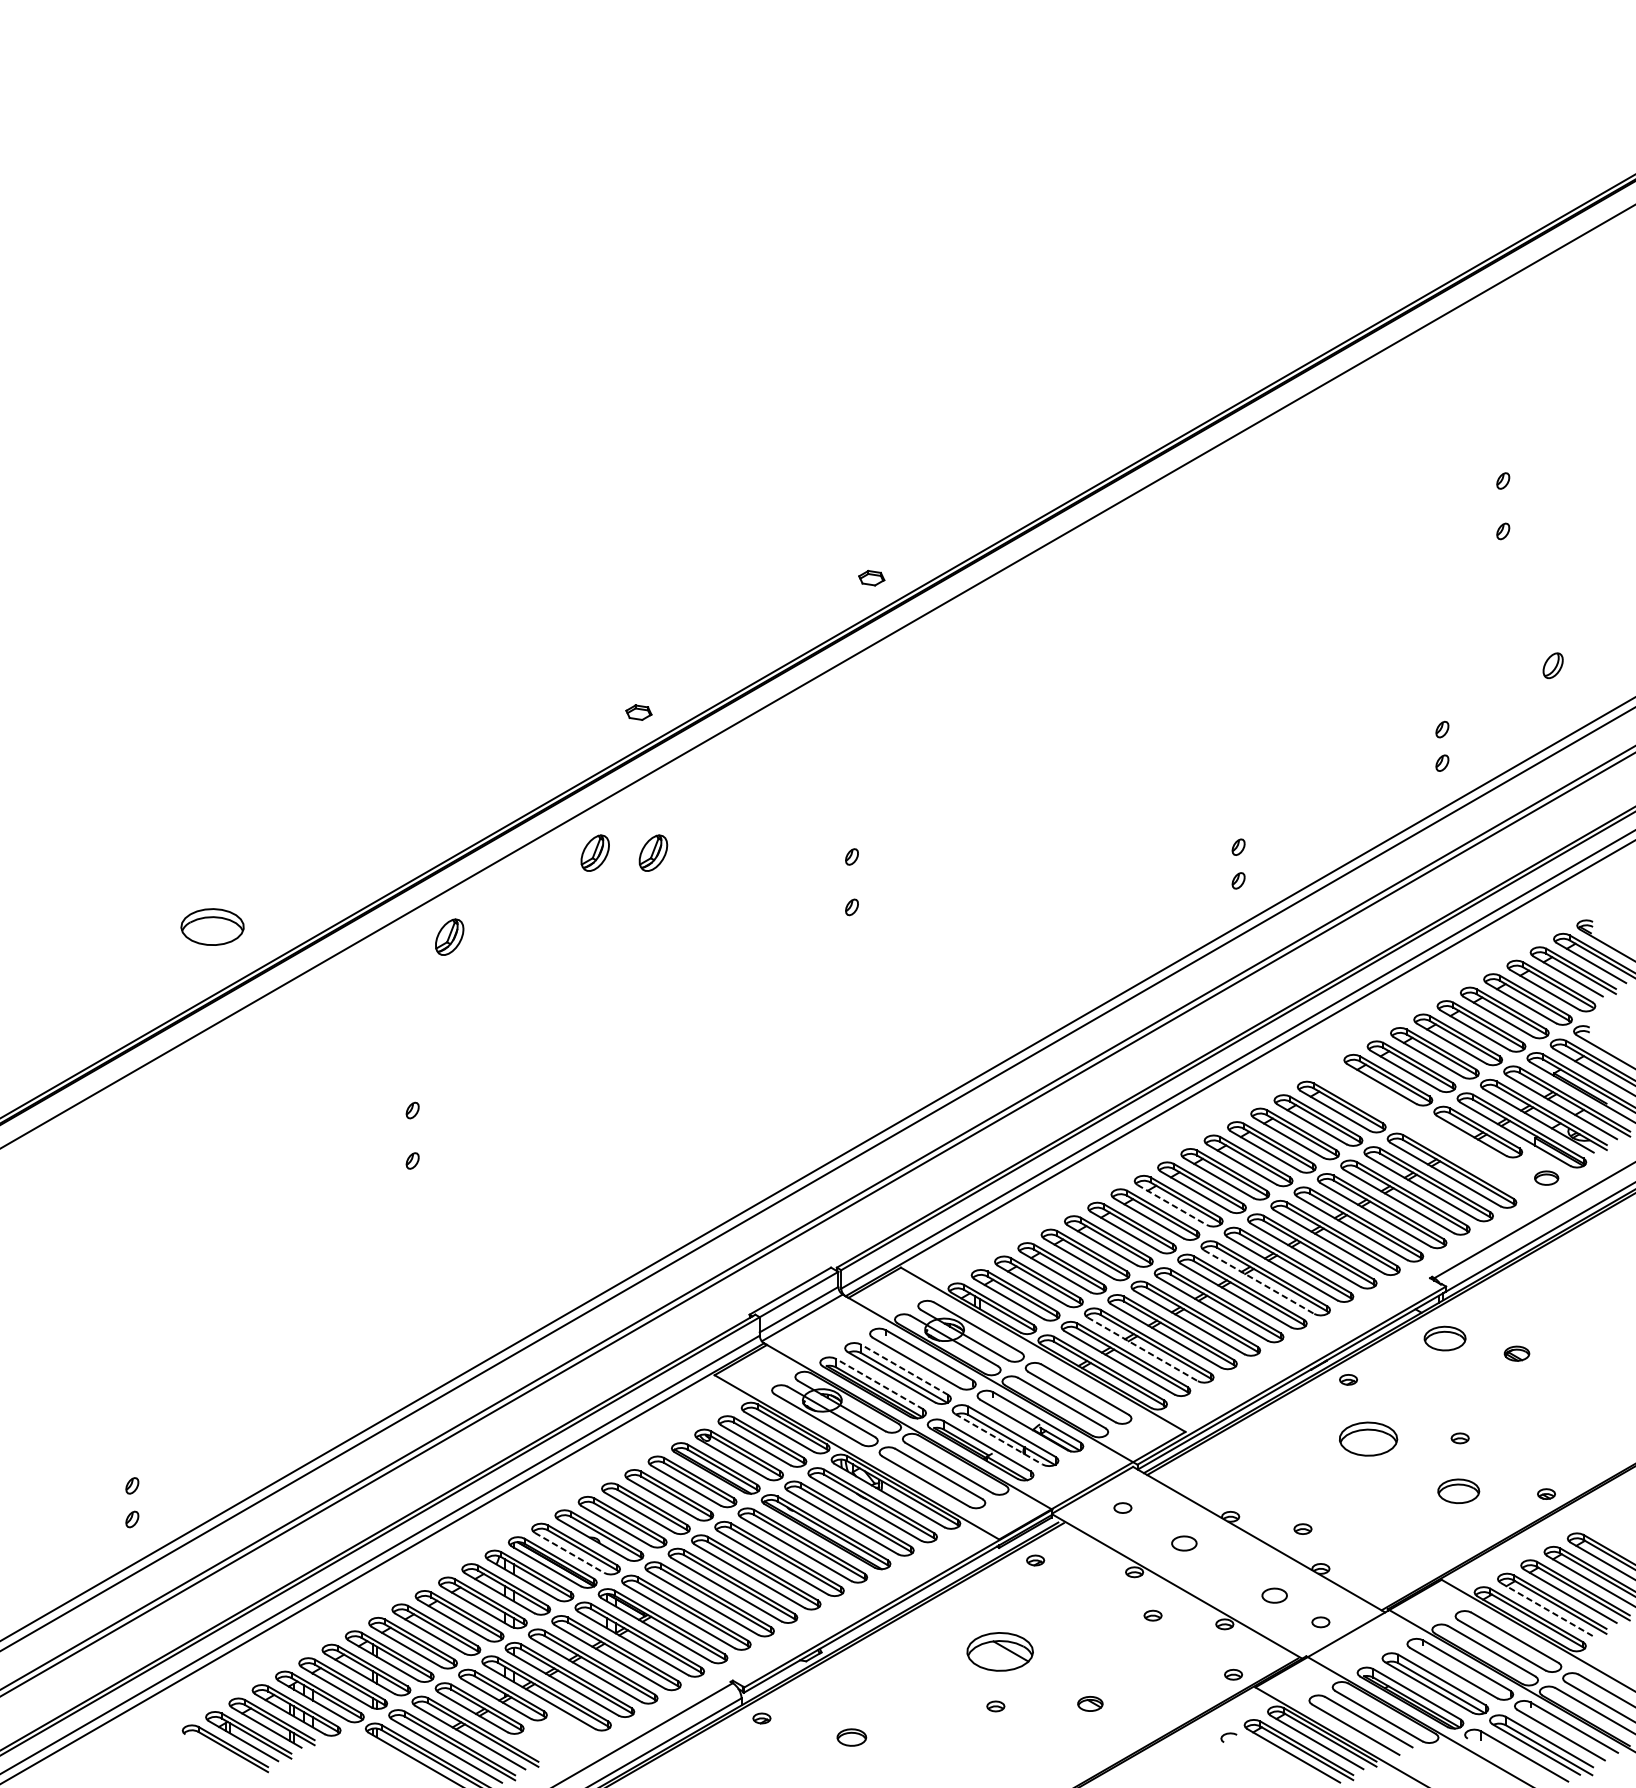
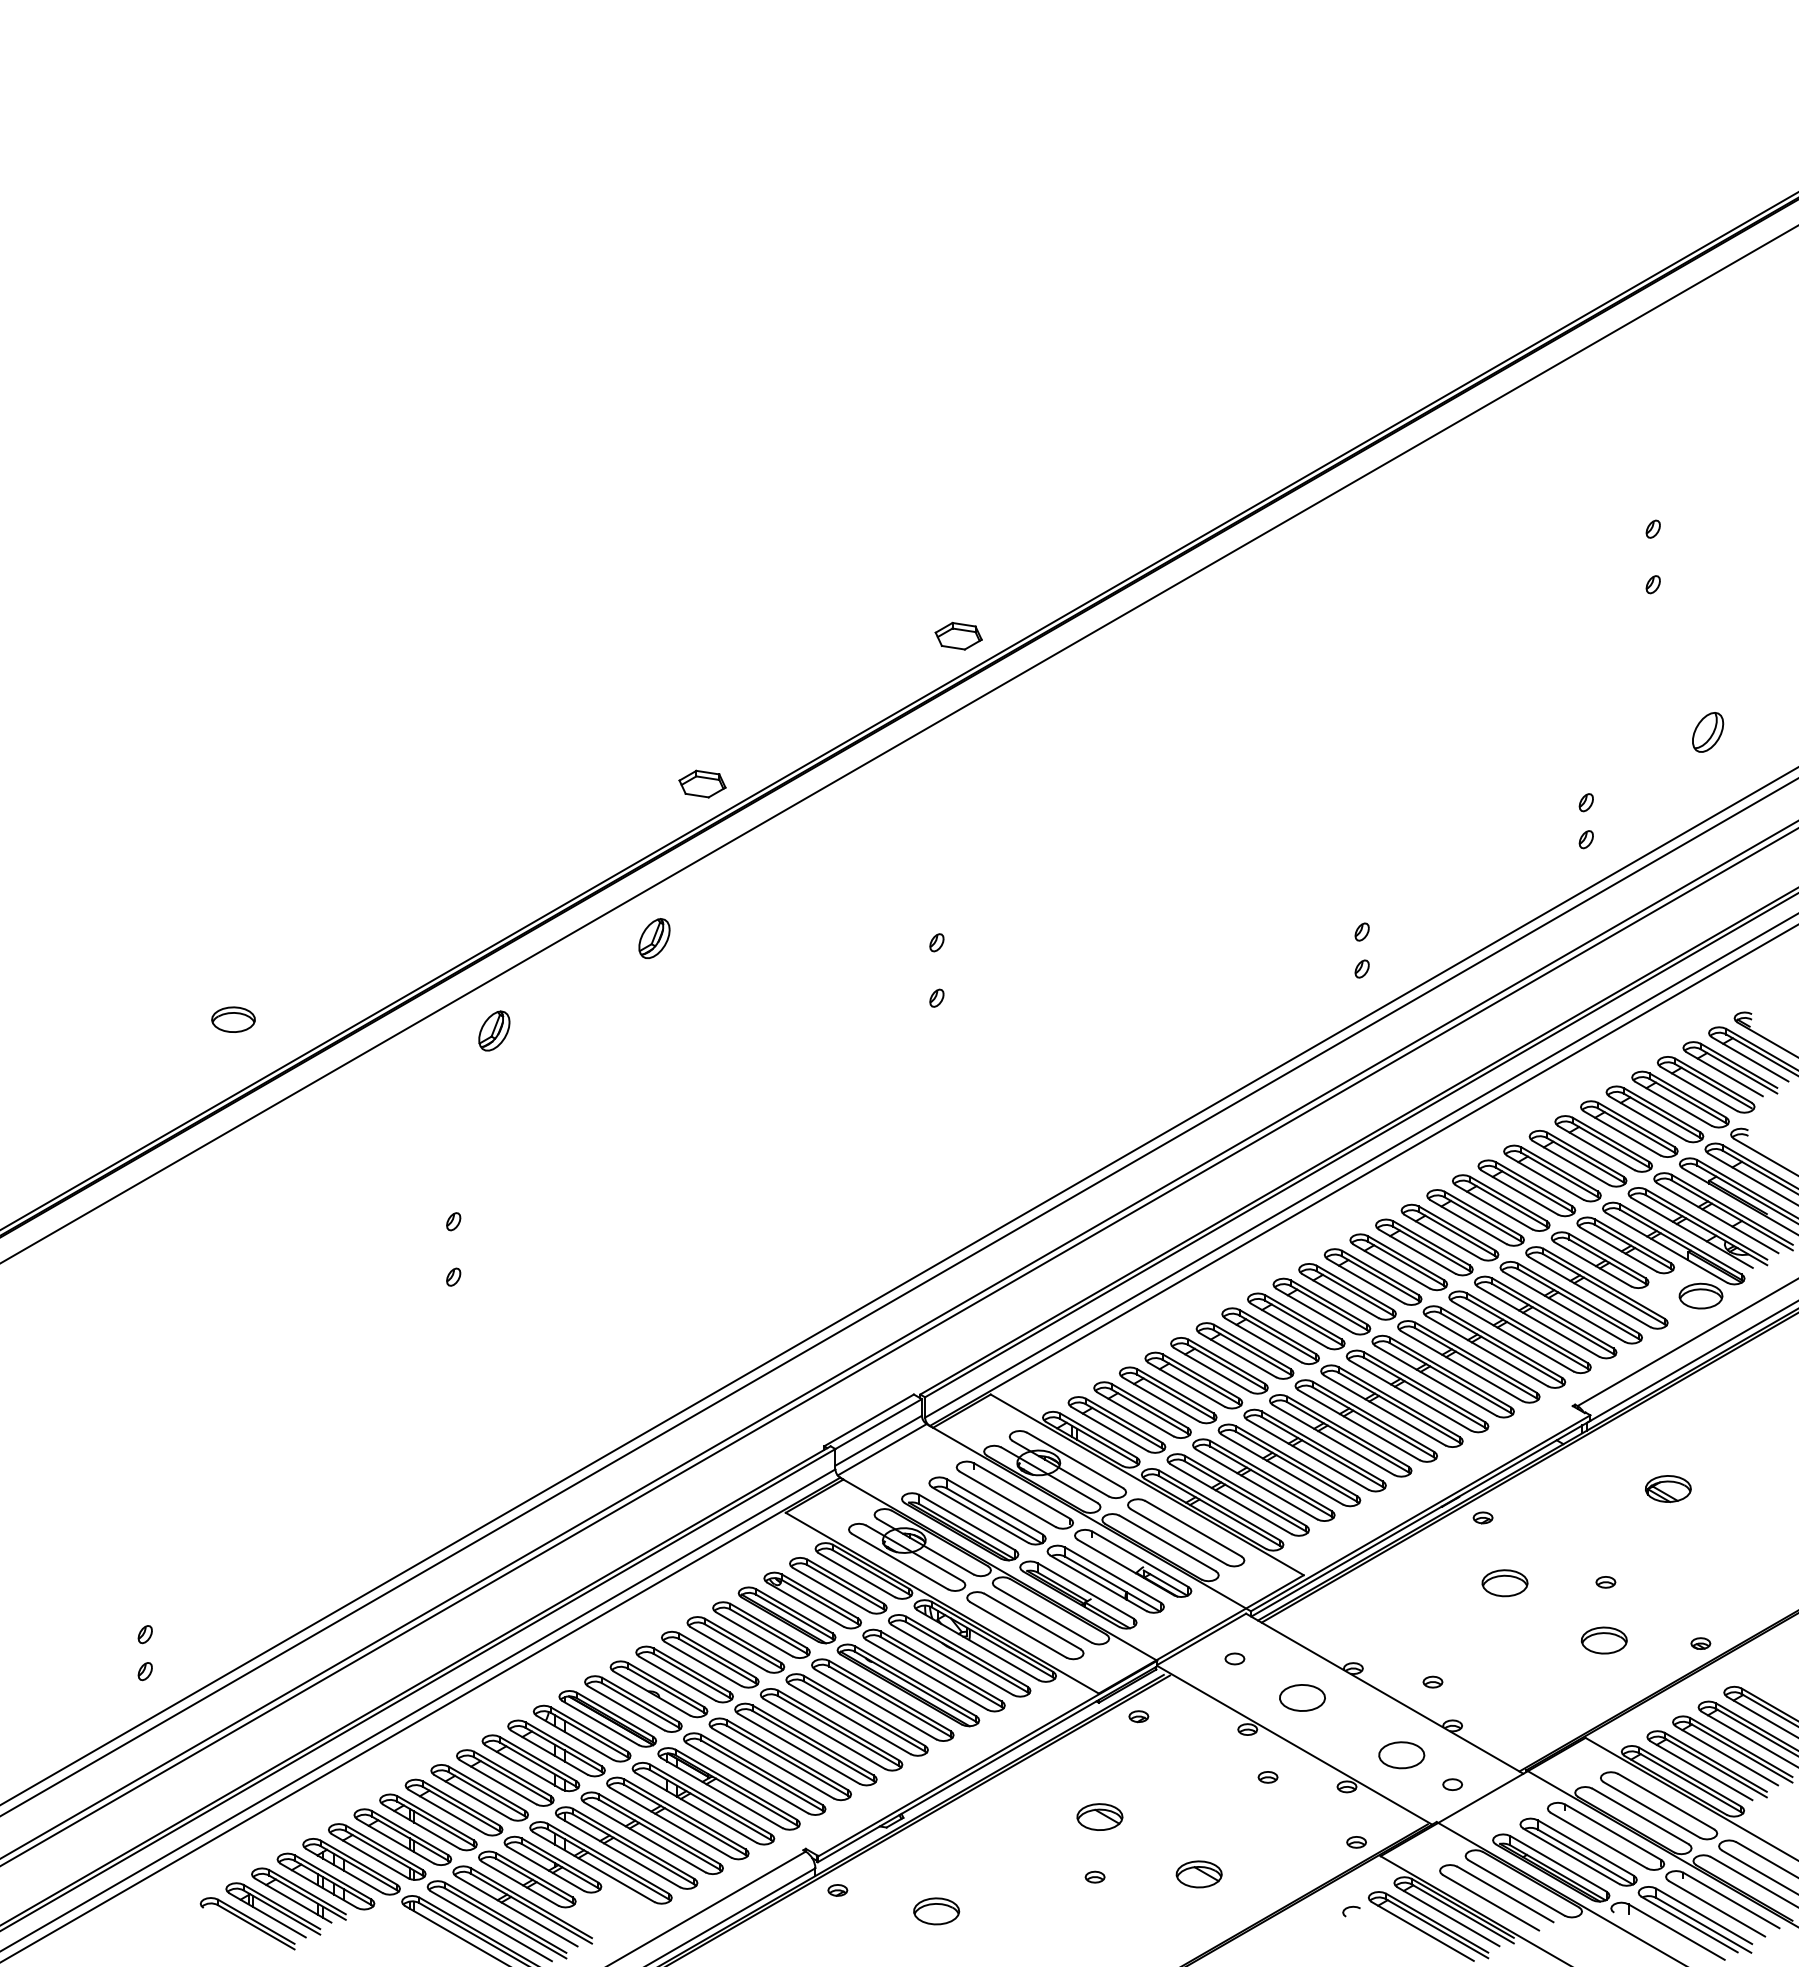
part: (871, 577) -> (958, 635), size x1.67
part: (1553, 665) -> (1708, 732), size x1.43
part: (638, 712) -> (702, 783), size x1.67
part: (653, 853) -> (718, 938), removed
part: (212, 926) -> (233, 1019), size x0.62
part: (1409, 1119) -> (1550, 1231), added
part: (1546, 1177) -> (1700, 1295), size x1.67
line: (1172, 1204) -> (1289, 1325), dashed -> solid
line: (1259, 1282) -> (1385, 1410), dashed -> solid
part: (1444, 1338) -> (1588, 1472), removed
line: (1143, 1349) -> (1257, 1484), dashed -> solid
part: (1517, 1354) -> (1668, 1489), size x1.67
line: (904, 1369) -> (994, 1506), dashed -> solid
line: (878, 1384) -> (966, 1522), dashed -> solid
line: (999, 1439) -> (1099, 1583), dashed -> solid
part: (1368, 1439) -> (1504, 1583), size x0.71
part: (1184, 1543) -> (1302, 1697), size x1.67
line: (569, 1553) -> (626, 1708), dashed -> solid
part: (1274, 1595) -> (1401, 1755), size x1.67
line: (1547, 1609) -> (1701, 1770), dashed -> solid
part: (999, 1651) -> (1099, 1816), size x0.62
part: (1089, 1704) -> (1198, 1874), size x1.67
part: (851, 1737) -> (936, 1911), size x1.43

